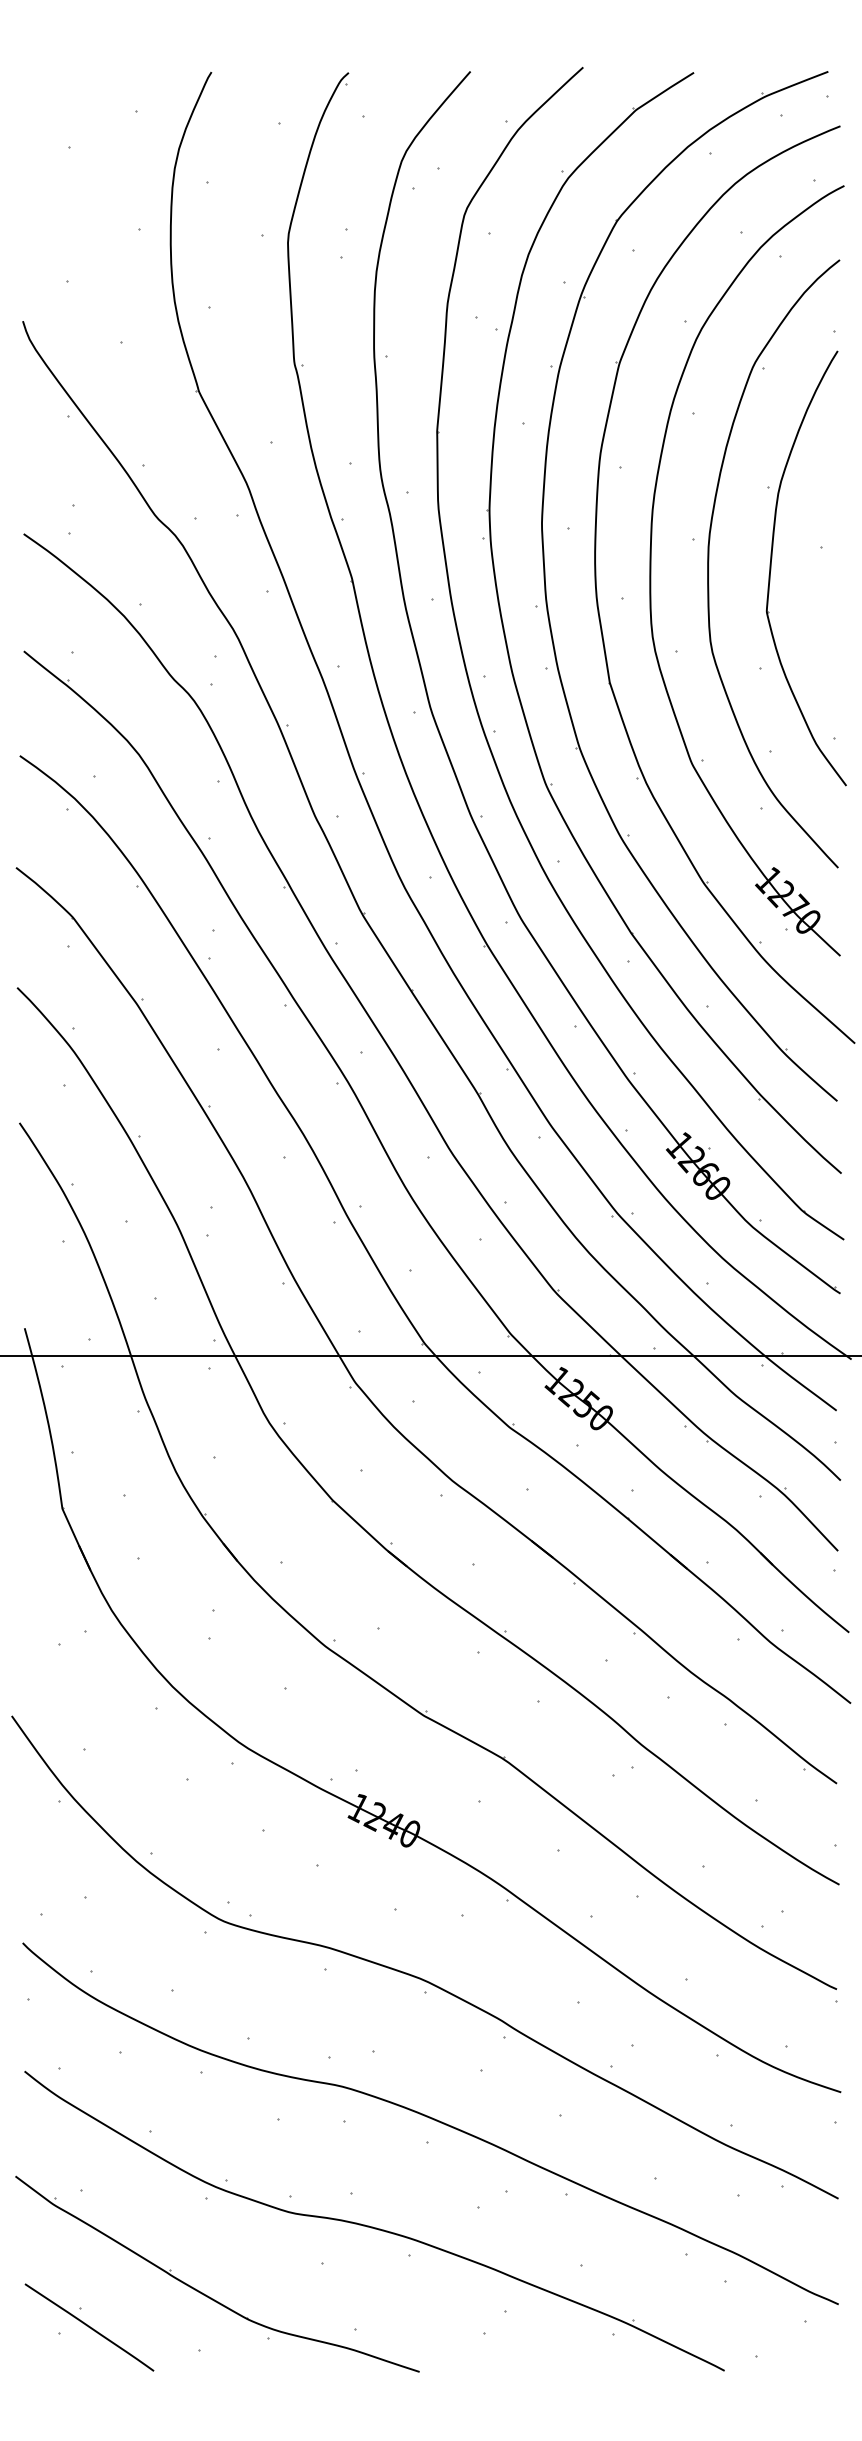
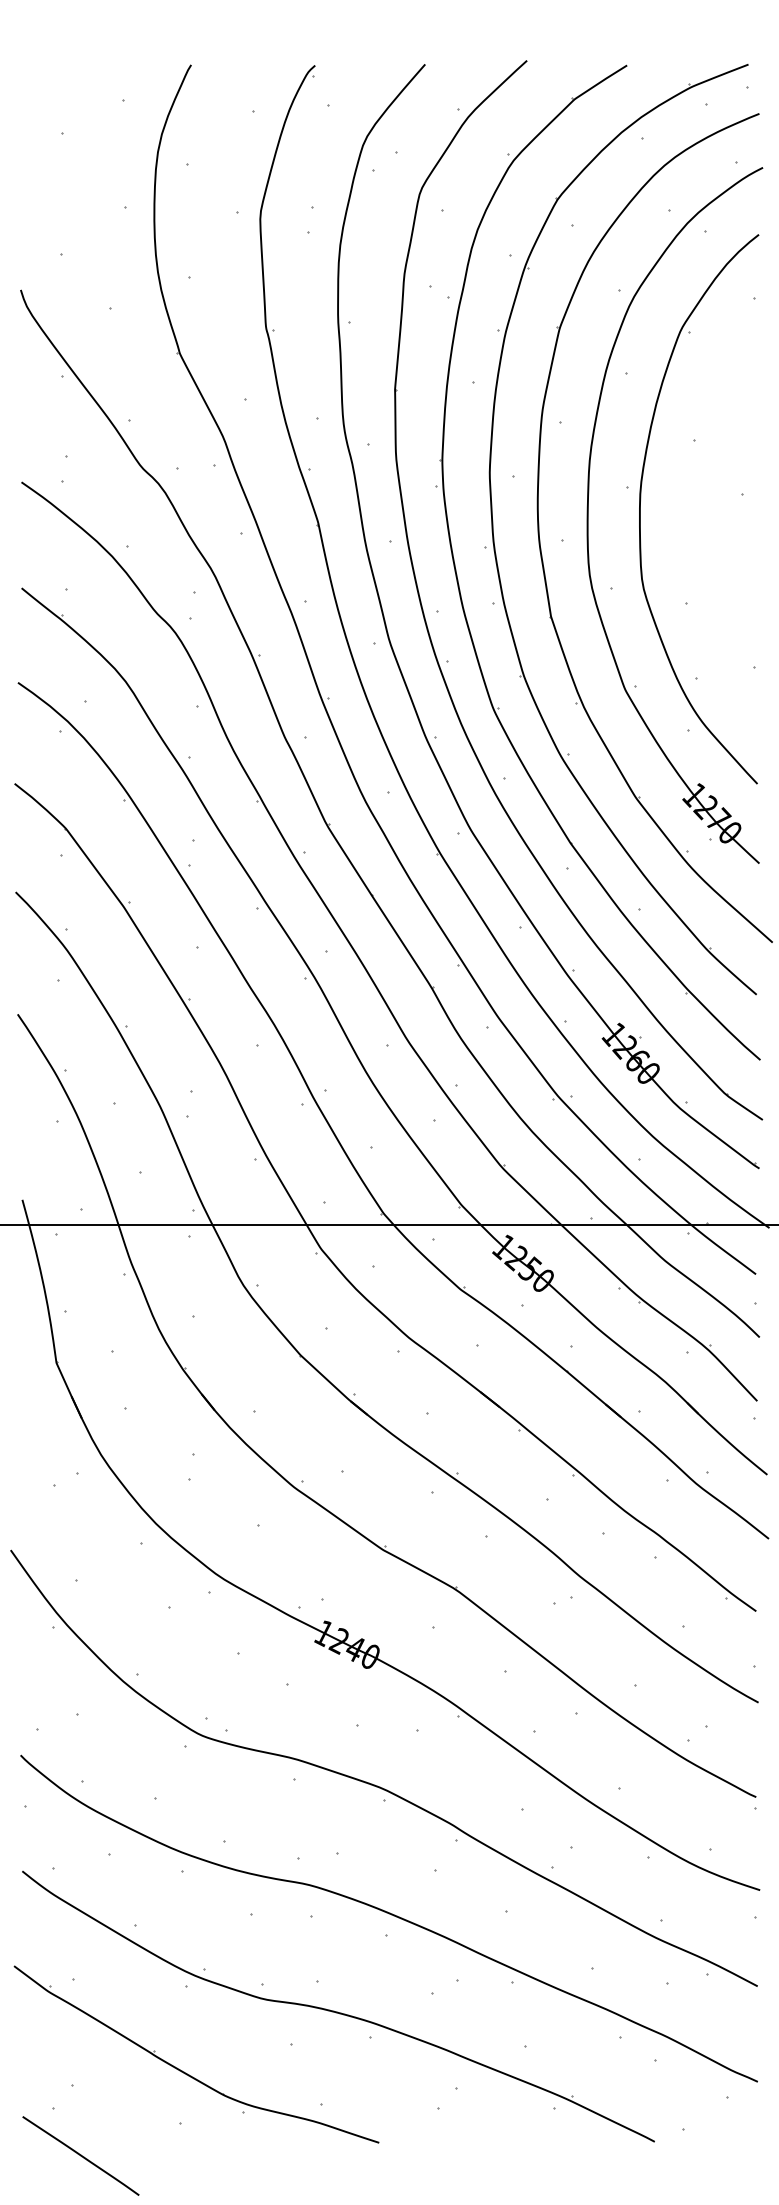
part: (771, 568) -> (697, 513), removed
line: (89, 2327) -> (80, 2155), moved

